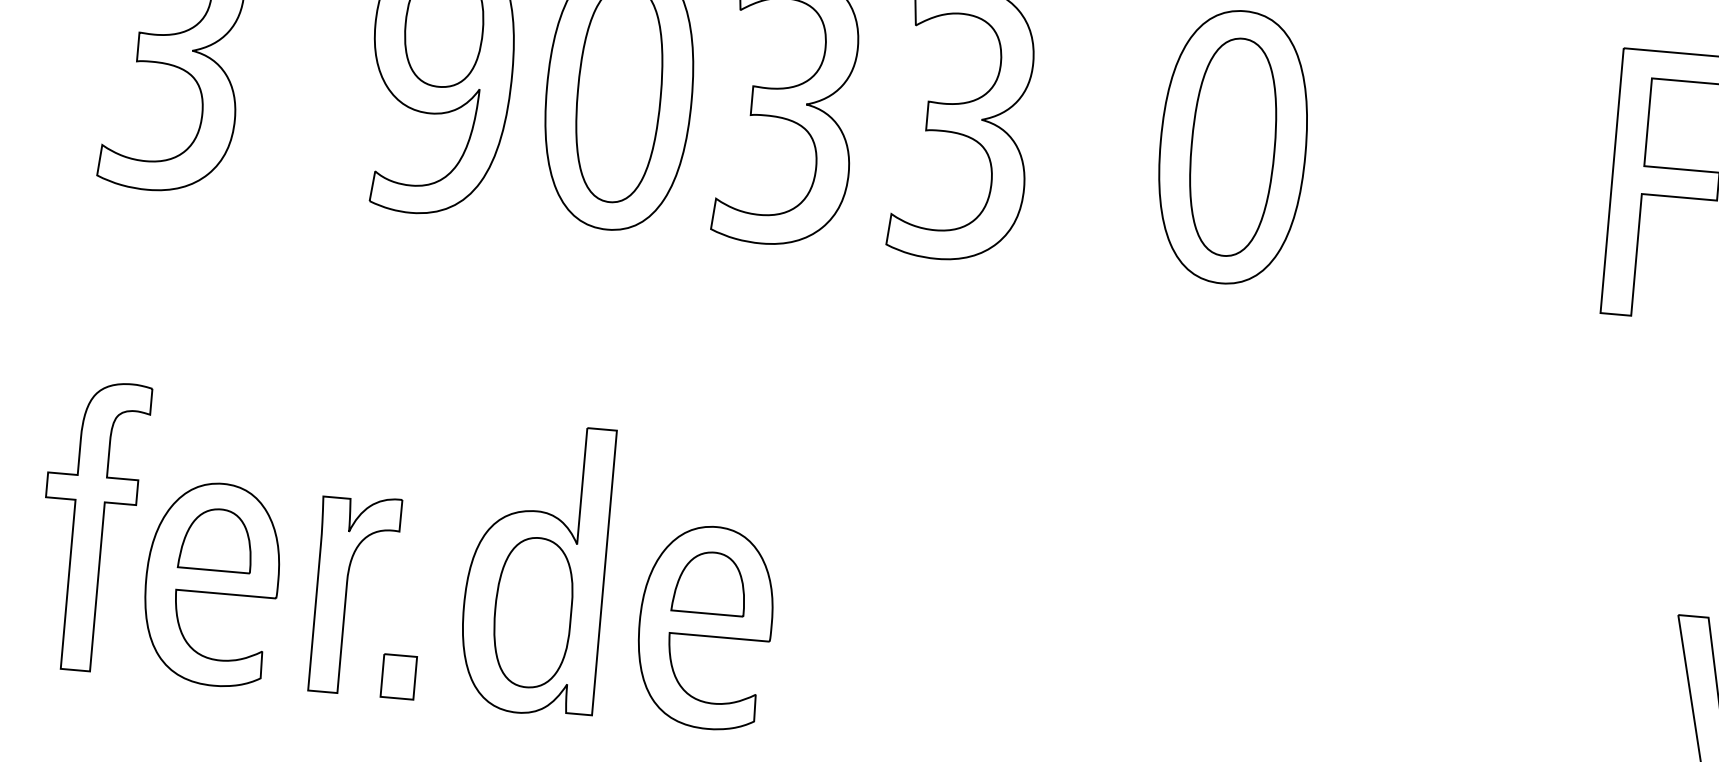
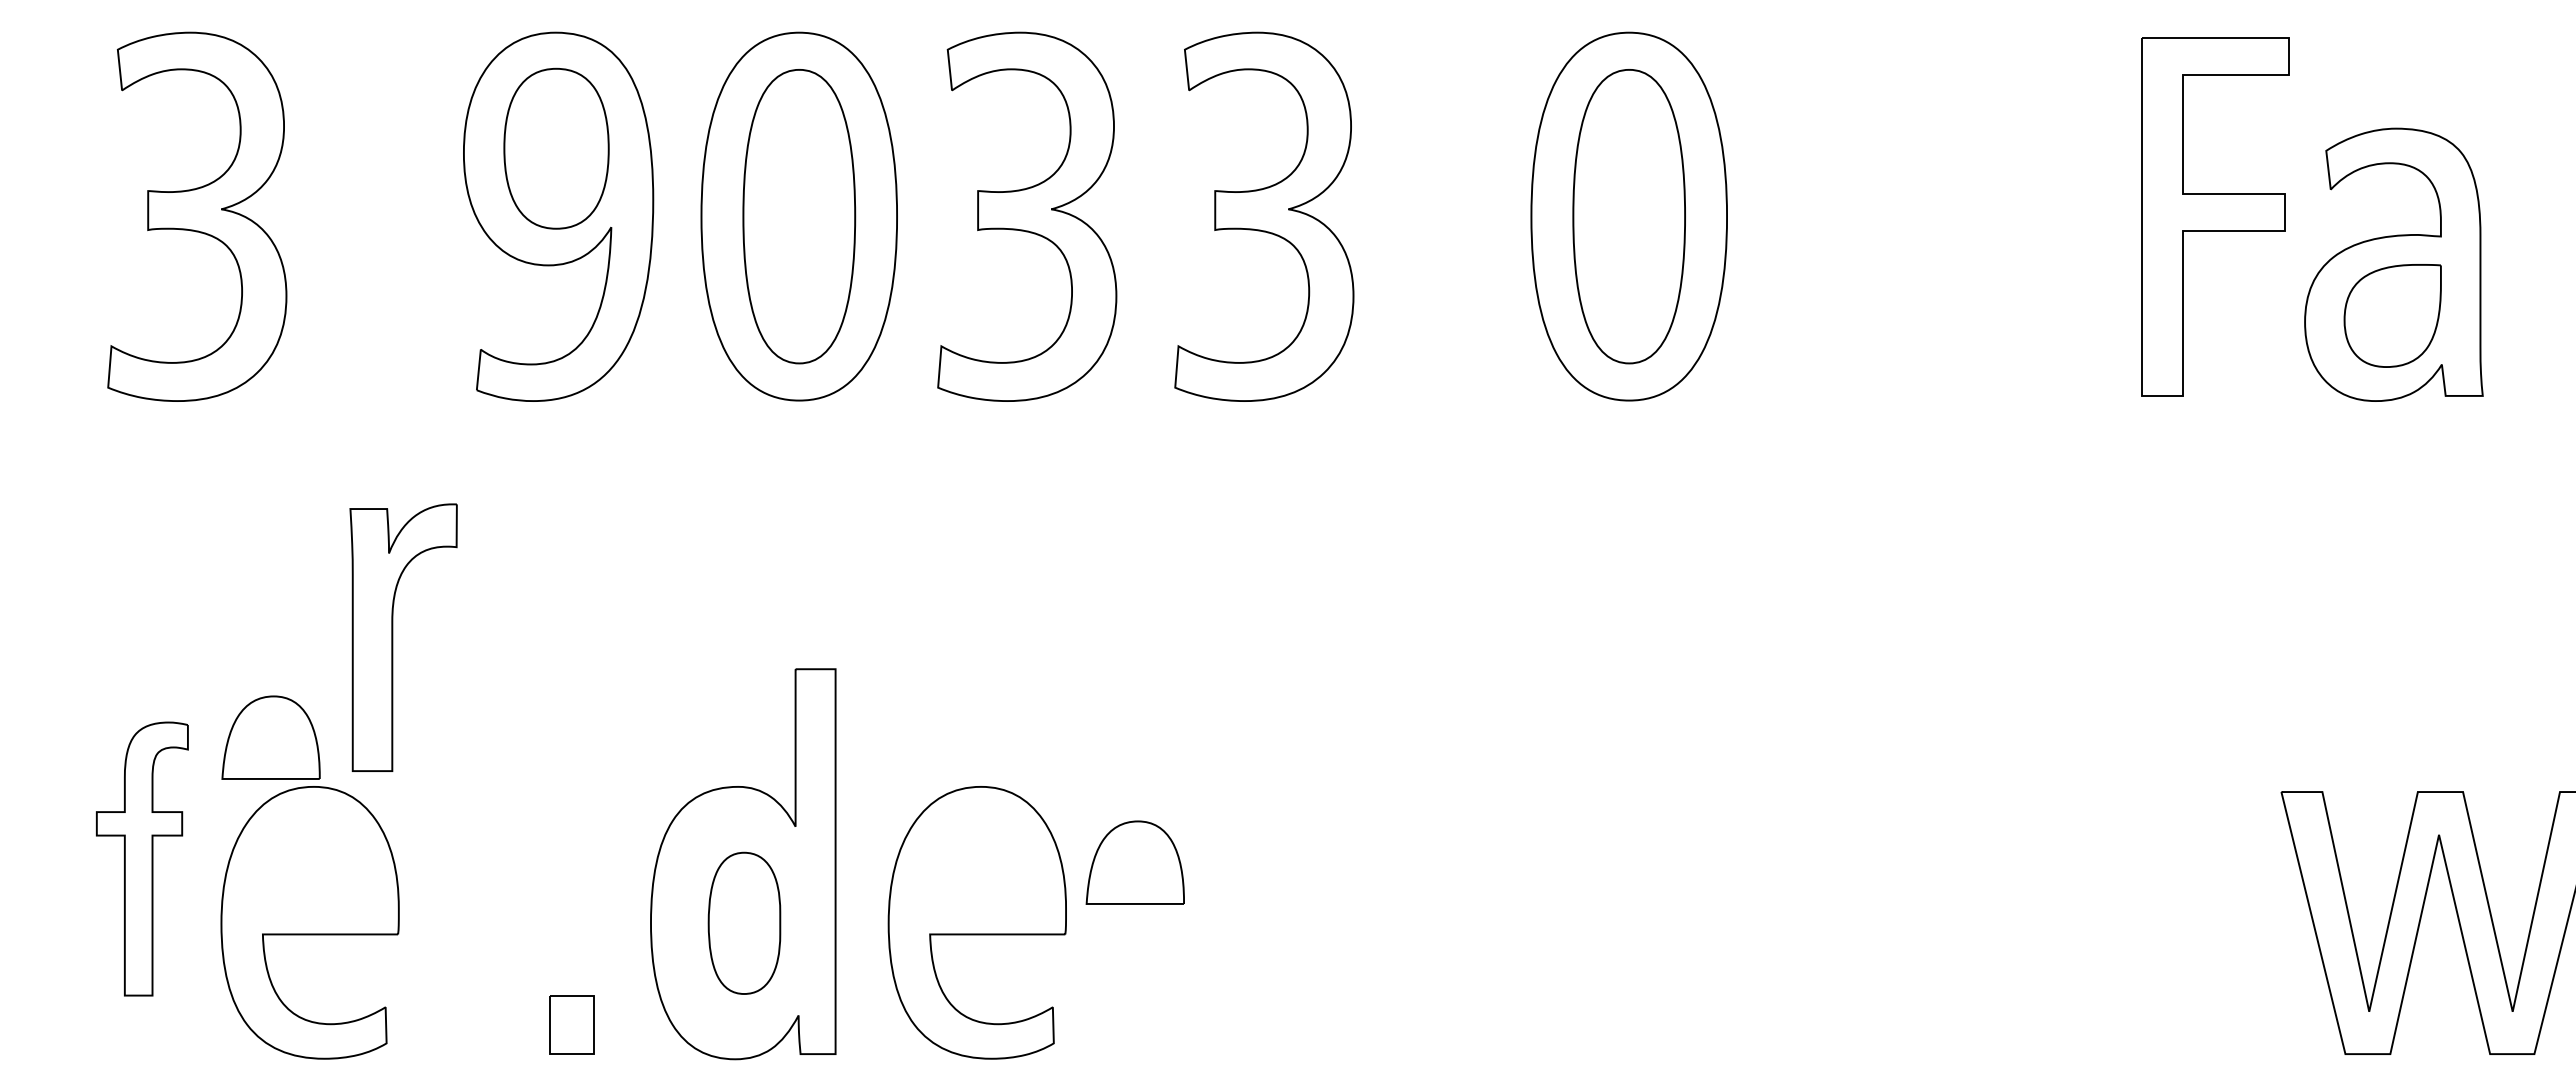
part: (92, 525) -> (142, 858), size x0.7
part: (216, 539) -> (270, 737), moved
part: (709, 582) -> (1134, 862), moved
part: (346, 594) -> (393, 637), moved
part: (533, 612) -> (744, 923), size x0.7

